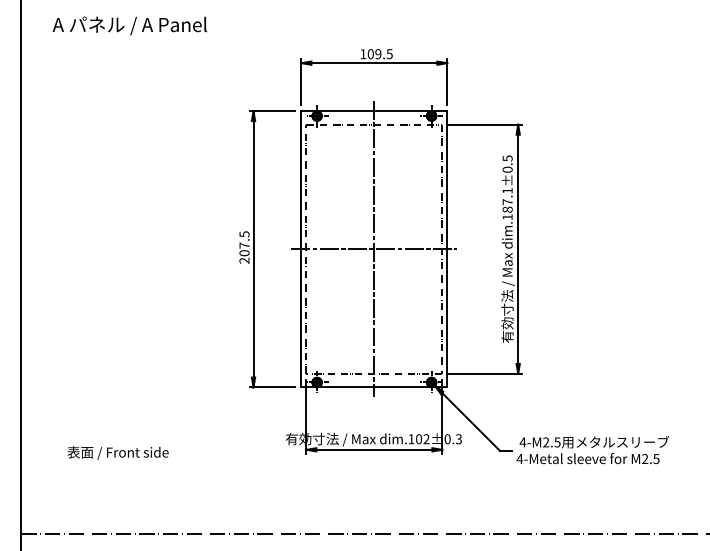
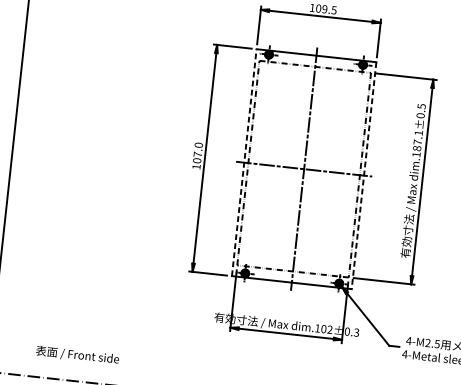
text: (244, 247) -> (197, 156), 207.5 -> 107.0
line: (301, 248) -> (244, 162), solid -> dashed
line: (447, 249) -> (364, 175), solid -> dashed
text: (117, 452) -> (77, 354), moved

